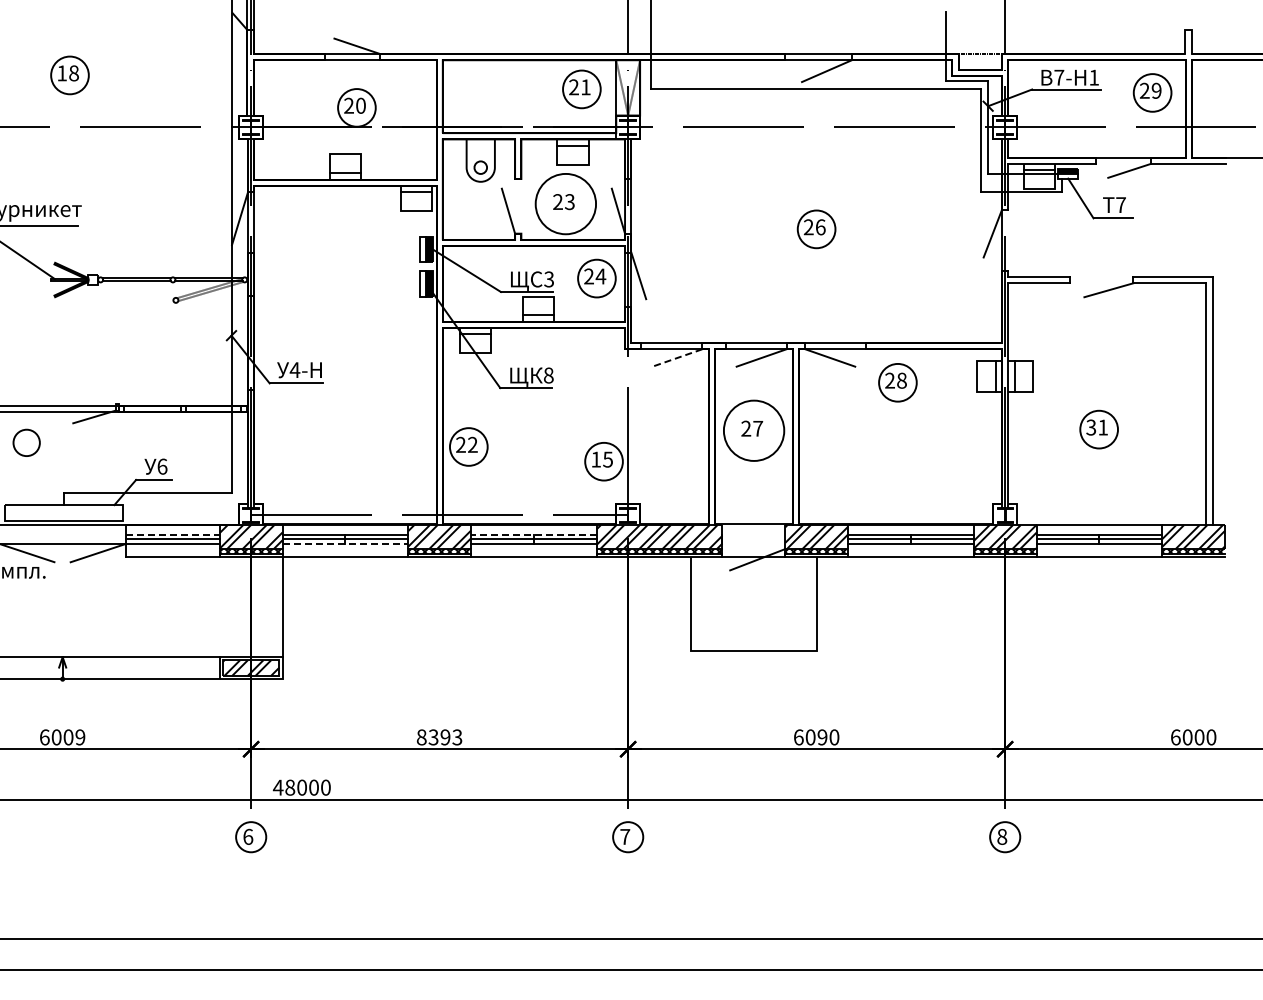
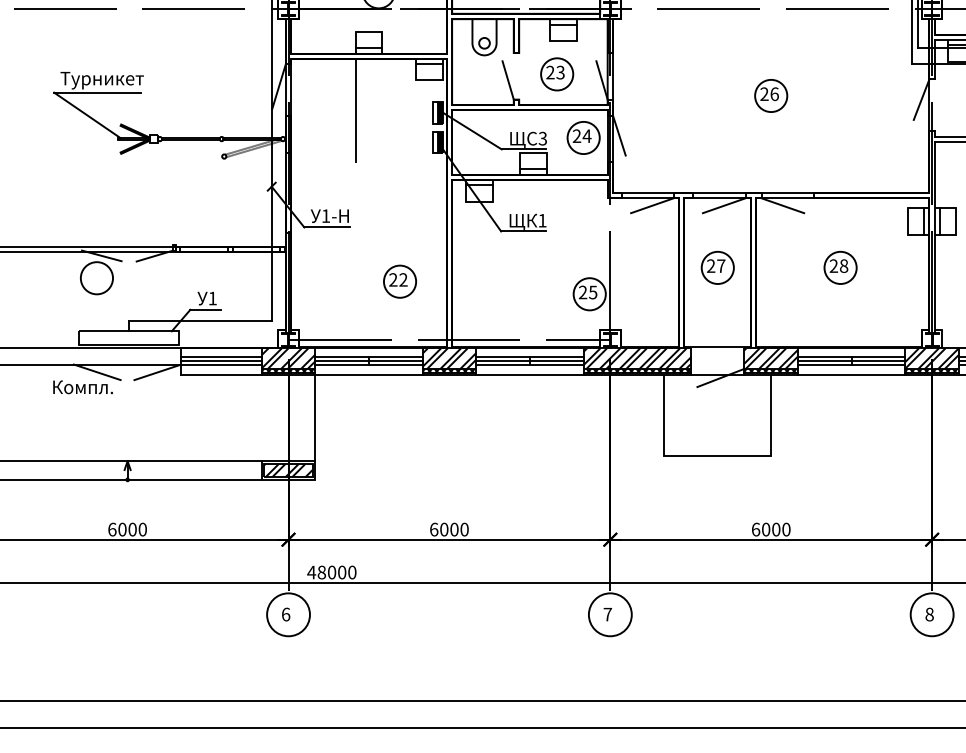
circle: (565, 203) -> (556, 73), size x0.62
line: (329, 245) -> (355, 109), added
line: (676, 358) -> (651, 206), dashed -> solid
text: (294, 369) -> (325, 215), 4- -> 1-
text: (548, 375) -> (542, 220), 8 -> 1
part: (897, 382) -> (840, 267), moved
line: (32, 416) -> (101, 255), added
circle: (753, 430) -> (717, 267), size x0.62
circle: (26, 442) -> (96, 277), size x1.43
part: (468, 446) -> (399, 281), moved
text: (596, 459) -> (583, 292), 15 -> 25
text: (162, 466) -> (212, 298), 6 -> 1
line: (173, 534) -> (222, 356), dashed -> solid
line: (533, 534) -> (529, 356), dashed -> solid
line: (345, 544) -> (369, 364), dashed -> solid
text: (80, 737) -> (142, 529), 6009 -> 6000
text: (439, 737) -> (449, 529), 8393 -> 6000
text: (822, 737) -> (776, 529), 6090 -> 6000
circle: (251, 837) -> (288, 615), size x1.67
circle: (628, 837) -> (610, 615), size x1.67
circle: (1005, 837) -> (932, 615), size x1.67

